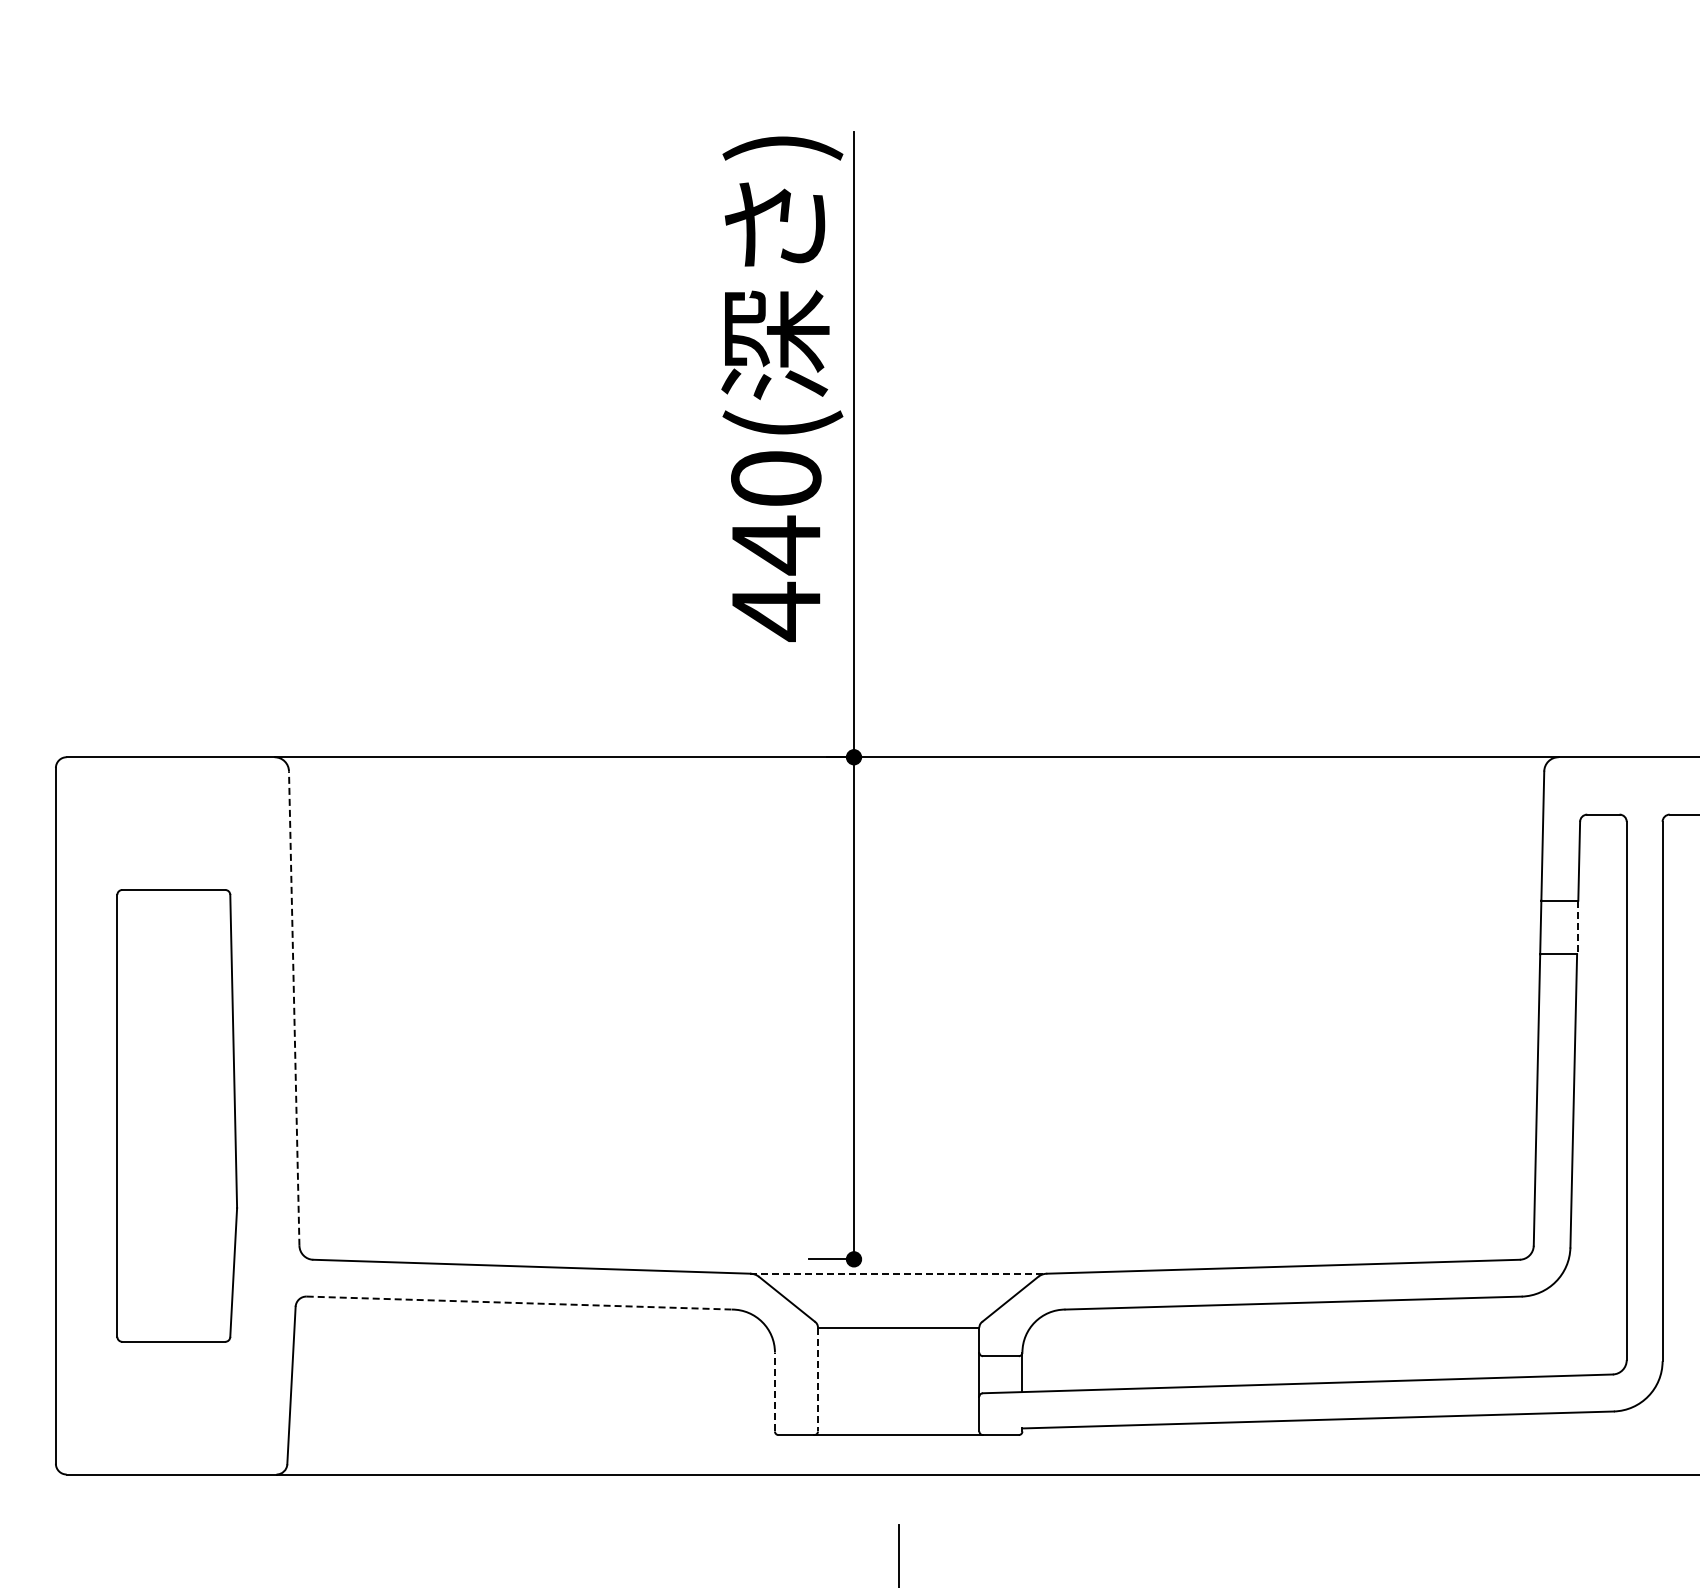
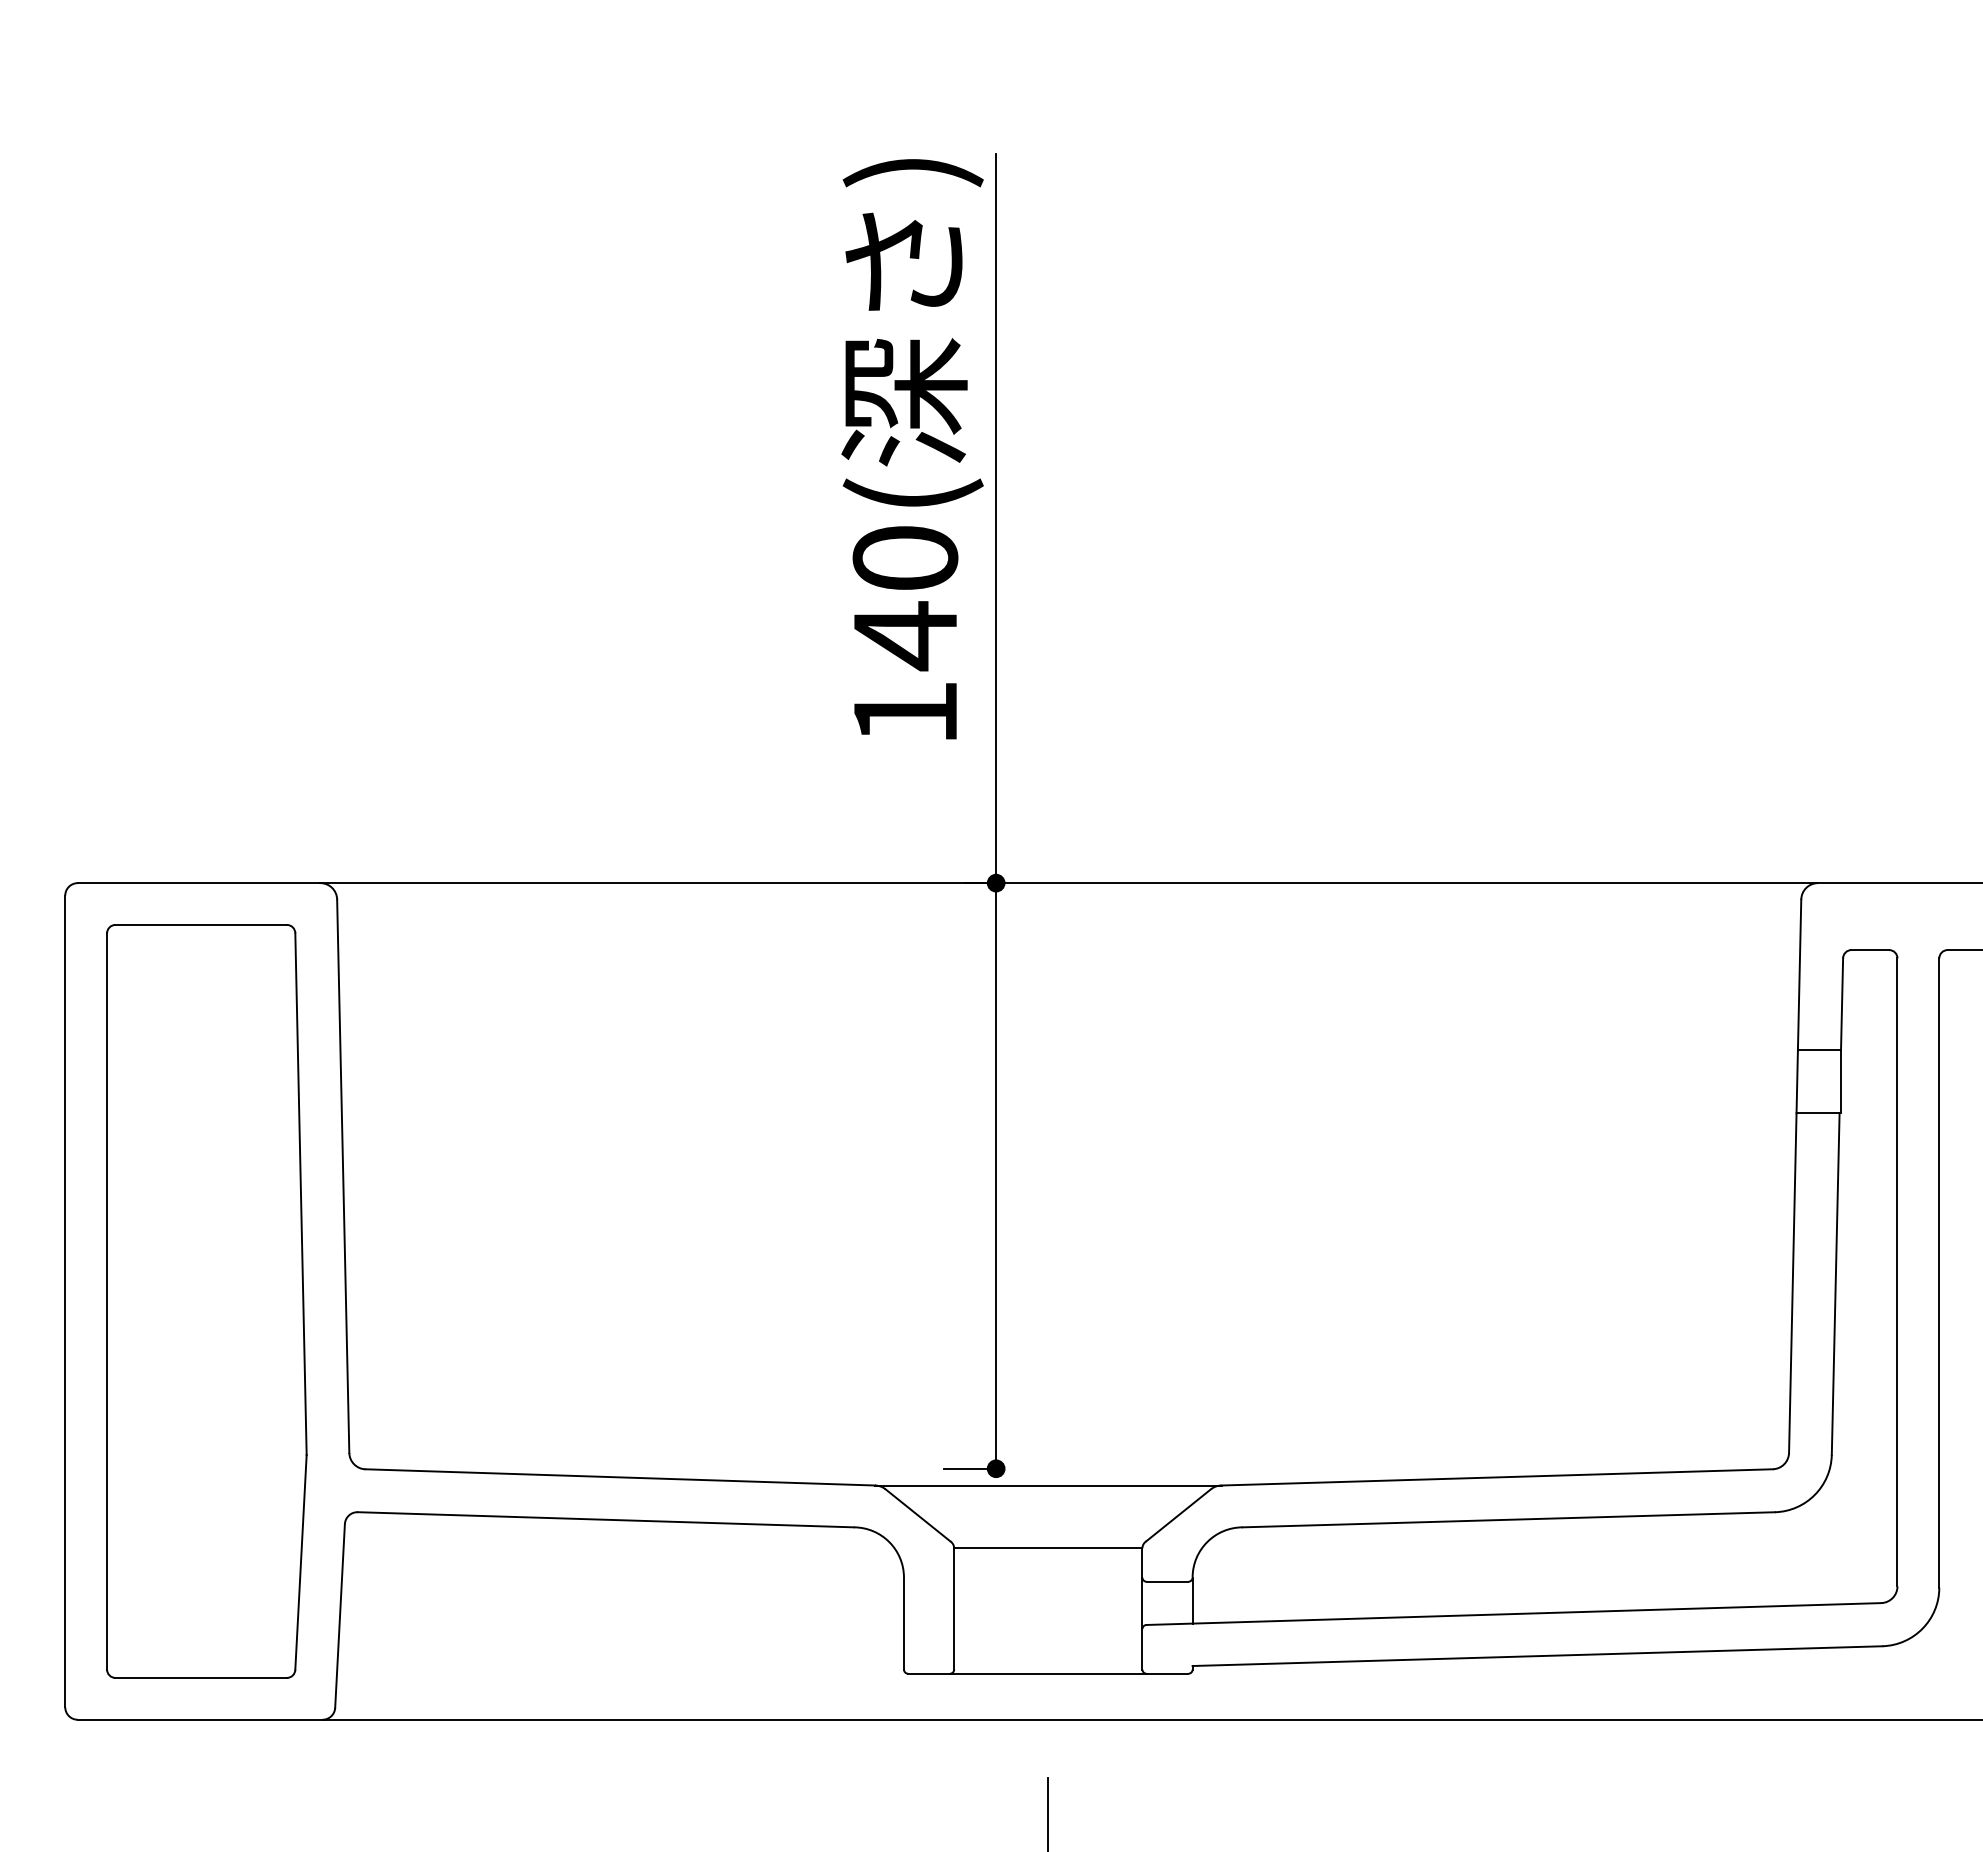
text: (776, 611) -> (905, 713), 440( -> 140(
line: (1578, 927) -> (1841, 1081), dashed -> solid
line: (294, 1008) -> (343, 1176), dashed -> solid
part: (176, 1115) -> (205, 1300), size x1.43
line: (898, 1273) -> (1048, 1485), dashed -> solid
line: (519, 1303) -> (606, 1520), dashed -> solid
line: (818, 1379) -> (954, 1608), dashed -> solid
line: (774, 1391) -> (903, 1622), dashed -> solid

